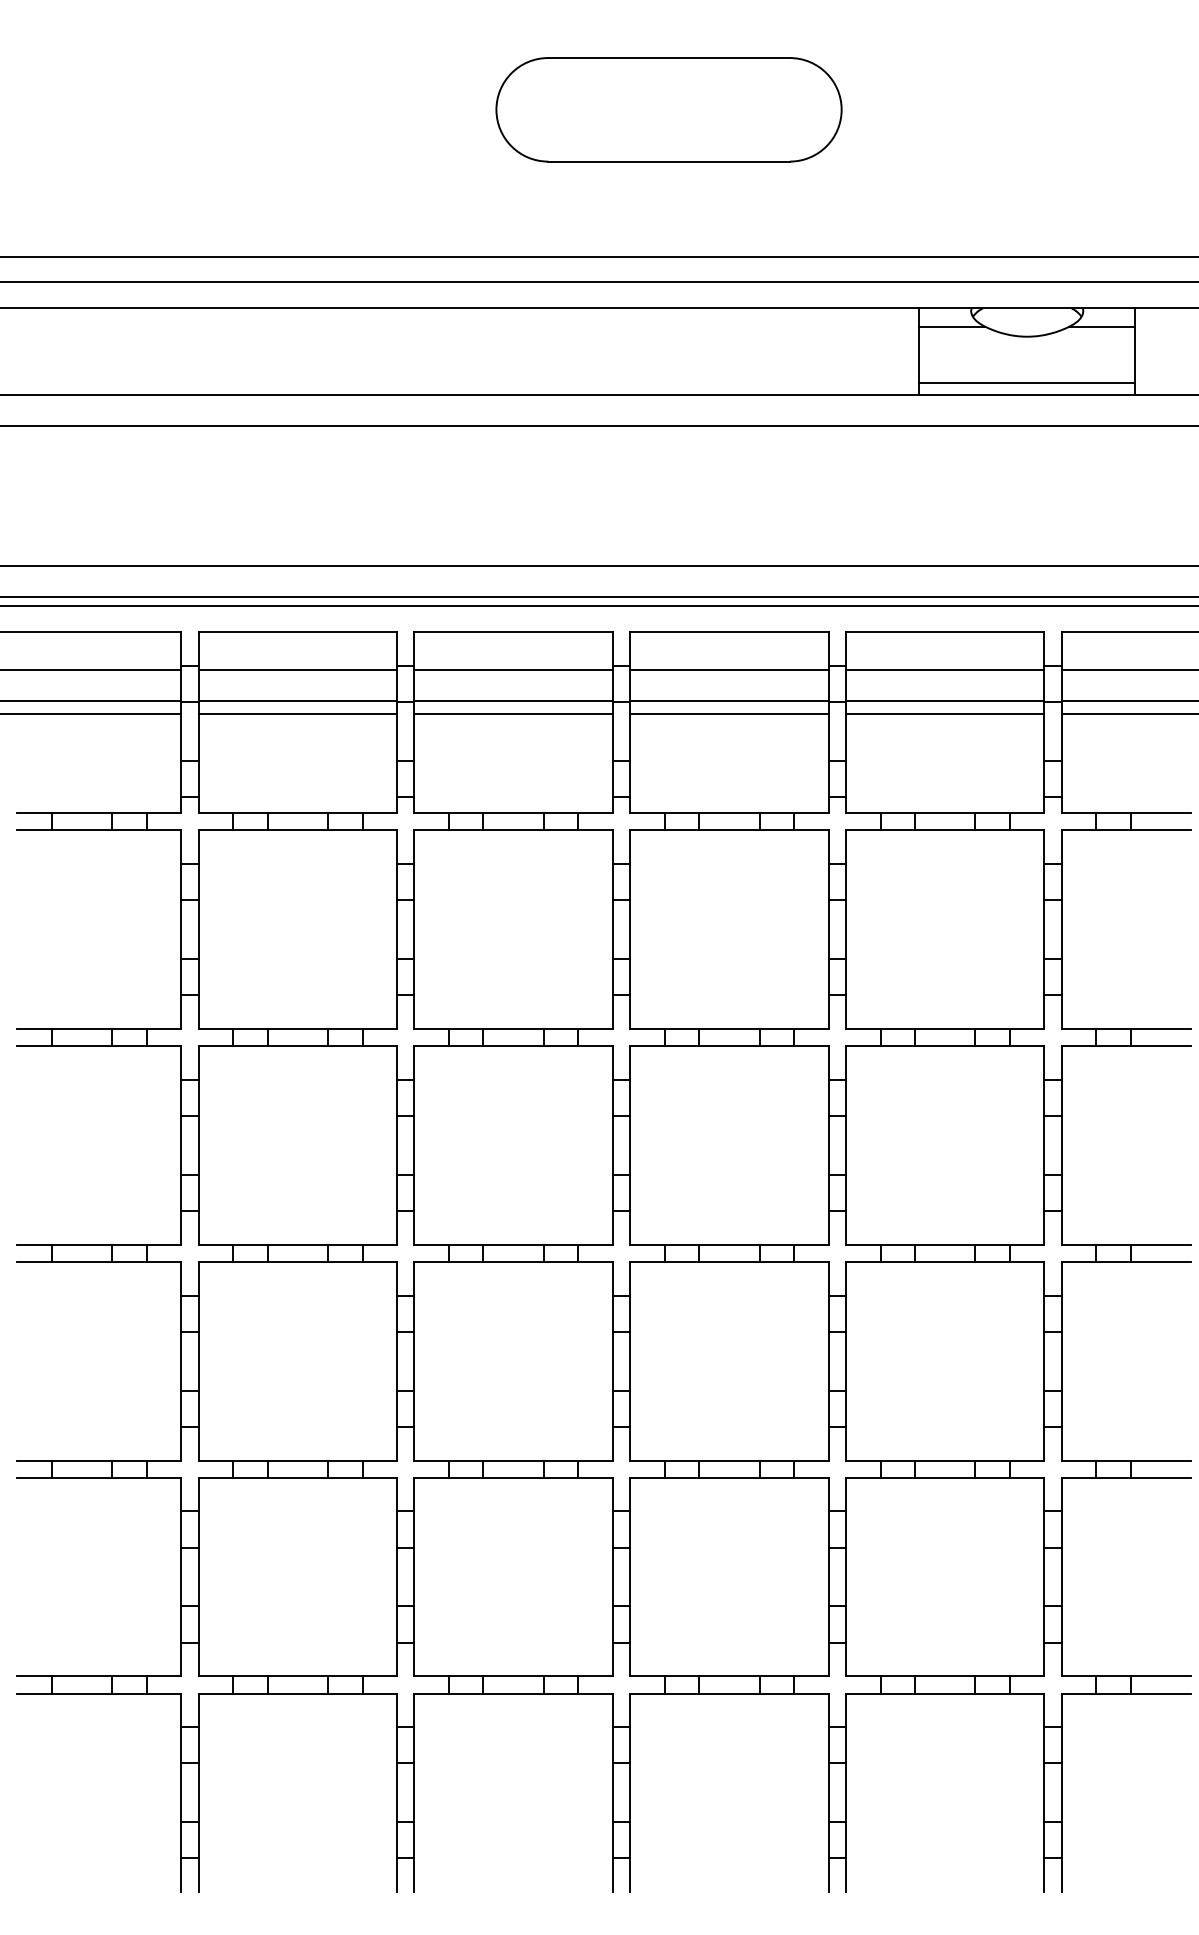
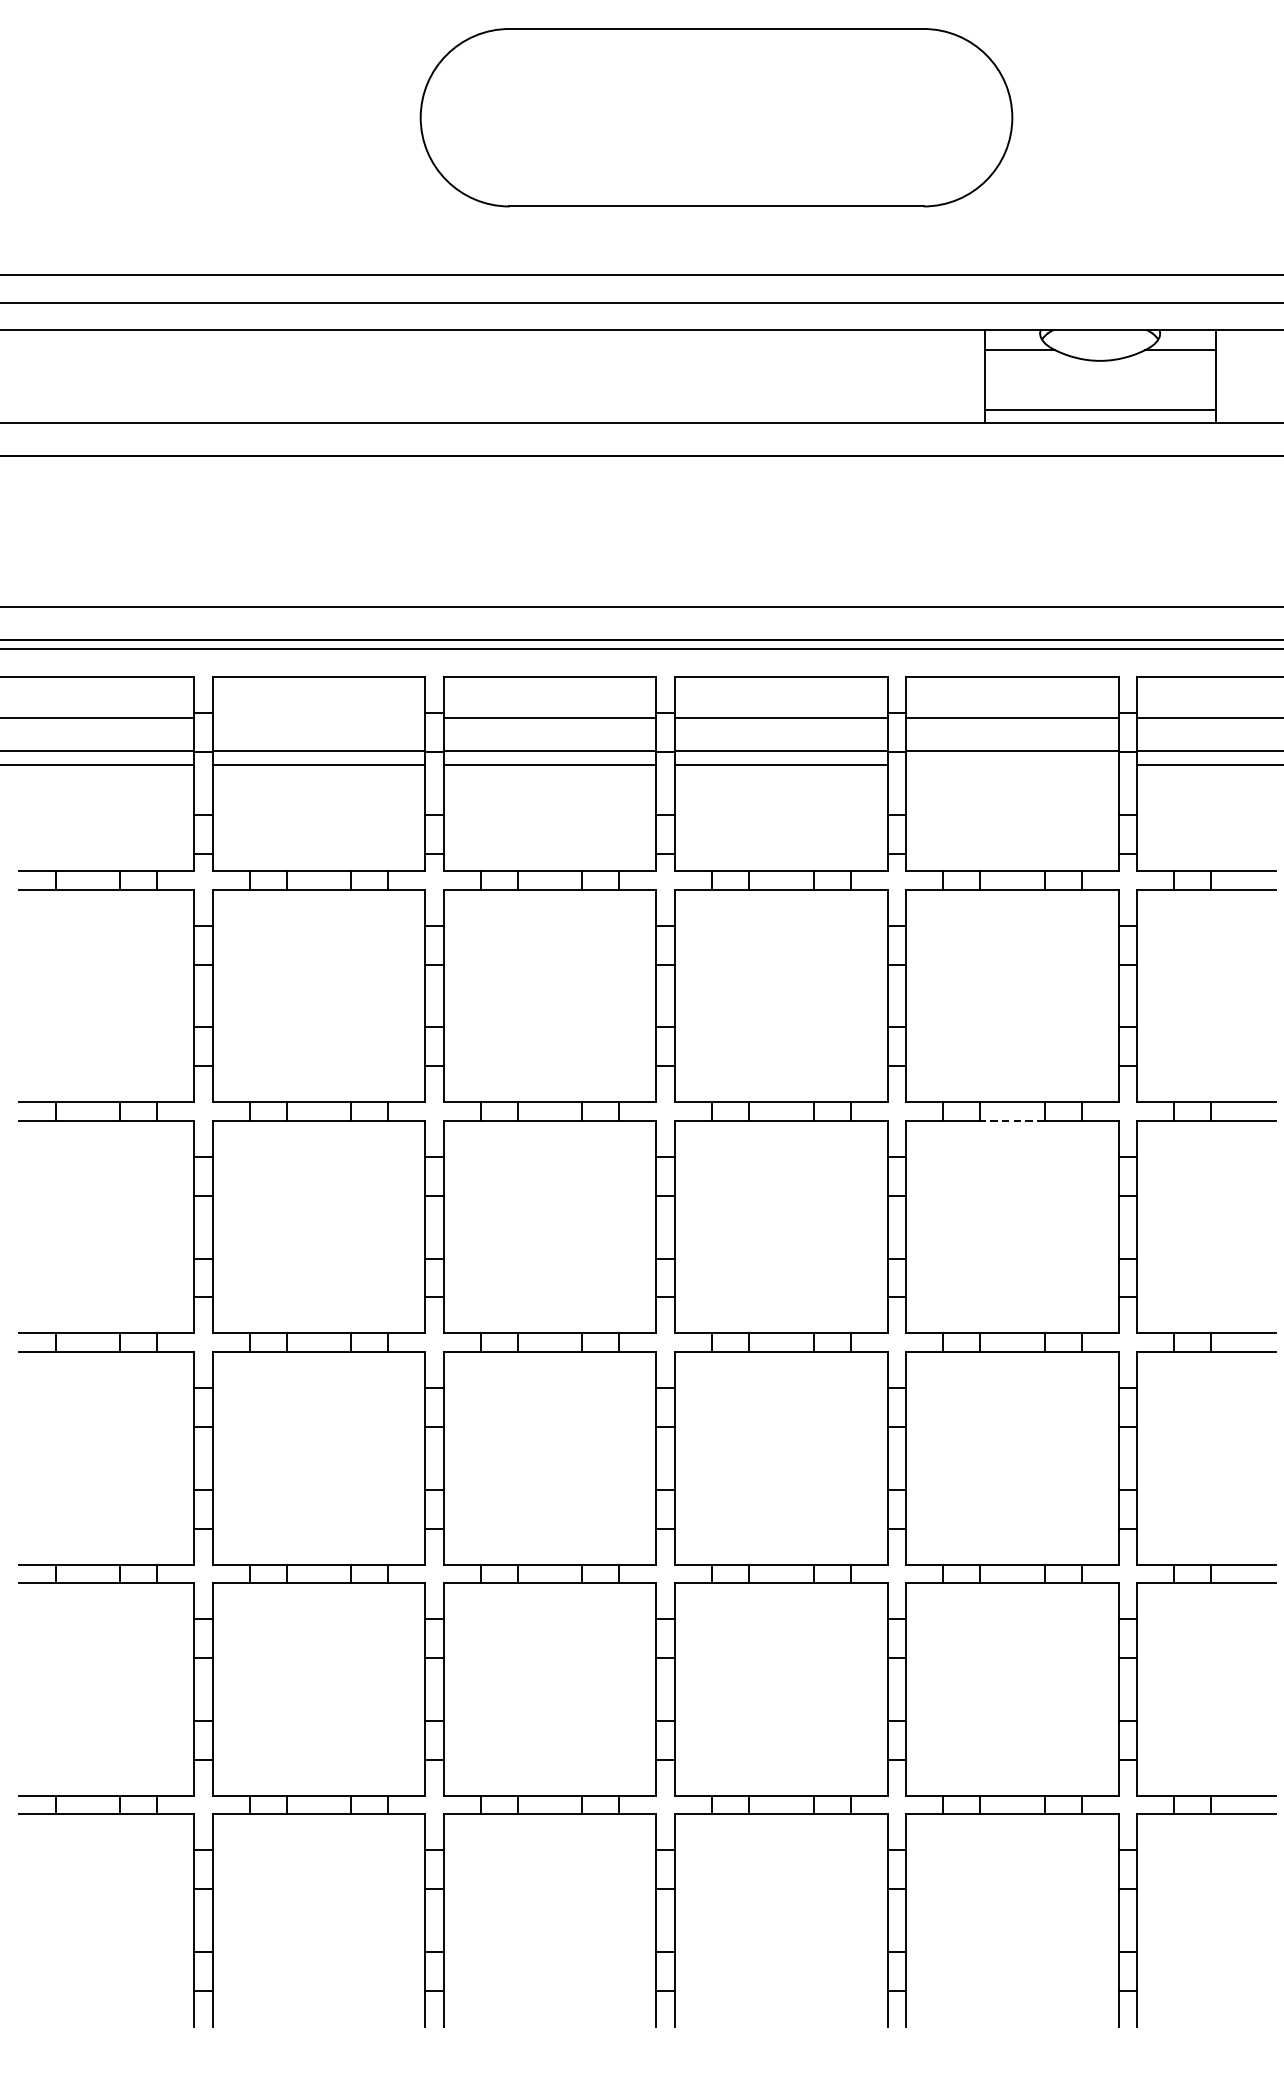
part: (668, 109) -> (715, 117), size x1.6
line: (297, 669) -> (318, 717), removed
line: (944, 714) -> (1011, 765), removed
line: (944, 1046) -> (1011, 1121), solid -> dashed

